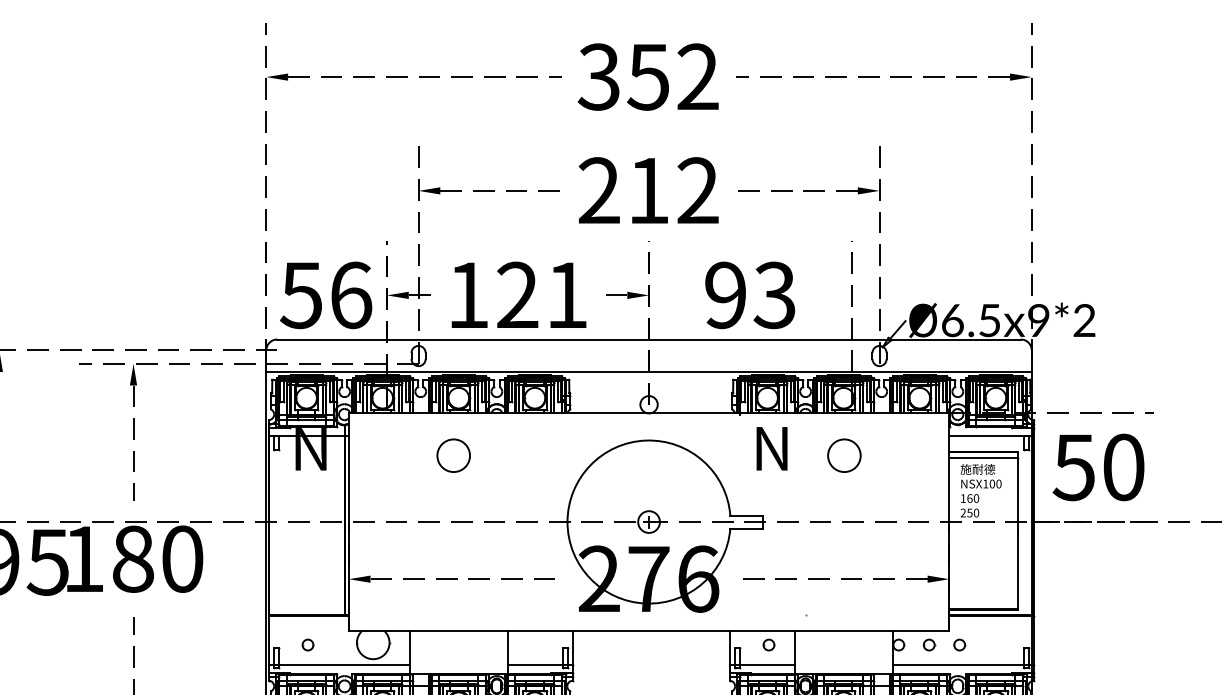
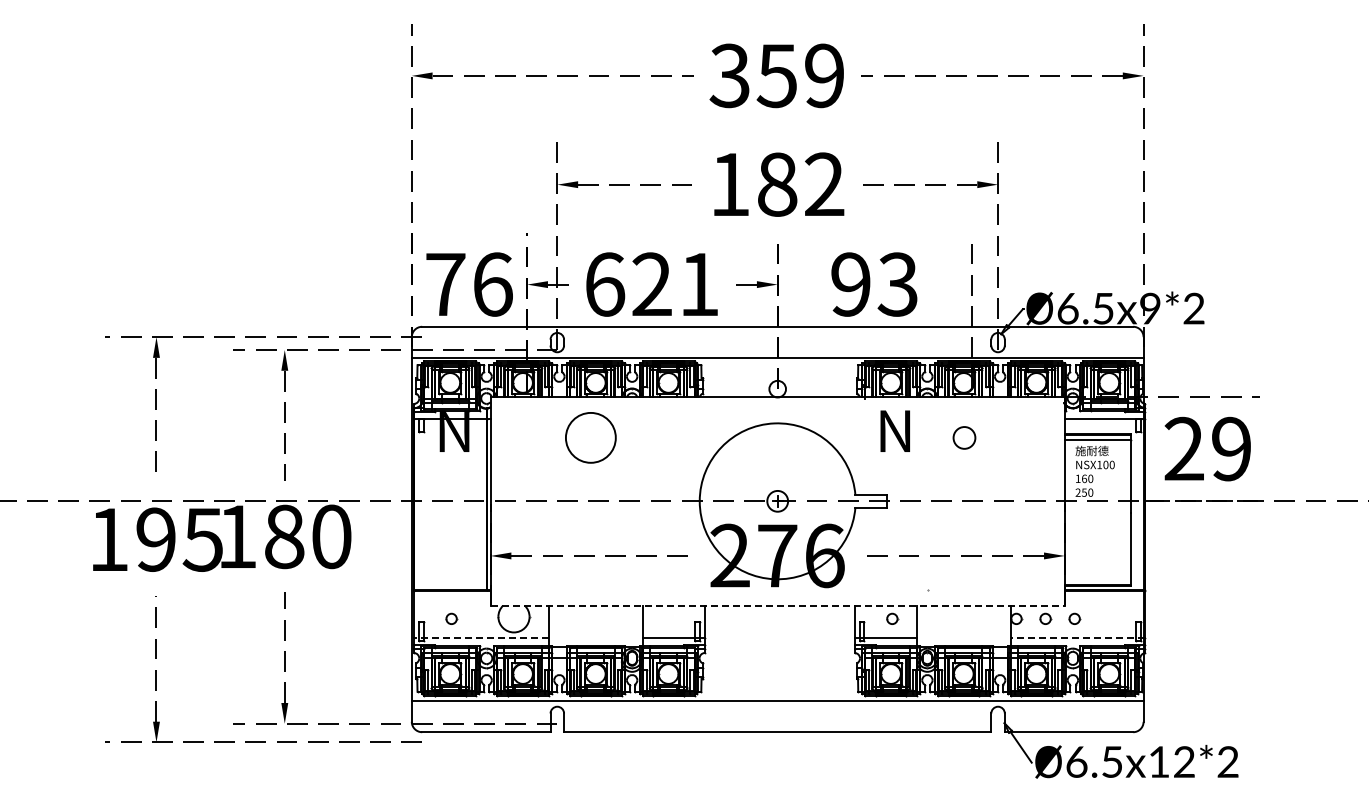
text: (698, 77) -> (824, 76), 352 -> 359
text: (623, 190) -> (753, 184), 212 -> 182
text: (300, 295) -> (444, 284), 56 -> 76
text: (468, 295) -> (605, 284), 121 -> 621
circle: (453, 455) -> (590, 437), size x1.6
circle: (844, 455) -> (964, 437), size x0.7
text: (1098, 466) -> (1207, 448), 50 -> 29
line: (649, 631) -> (778, 605), solid -> dashed
line: (339, 664) -> (481, 637), solid -> dashed
line: (962, 664) -> (1077, 637), solid -> dashed

